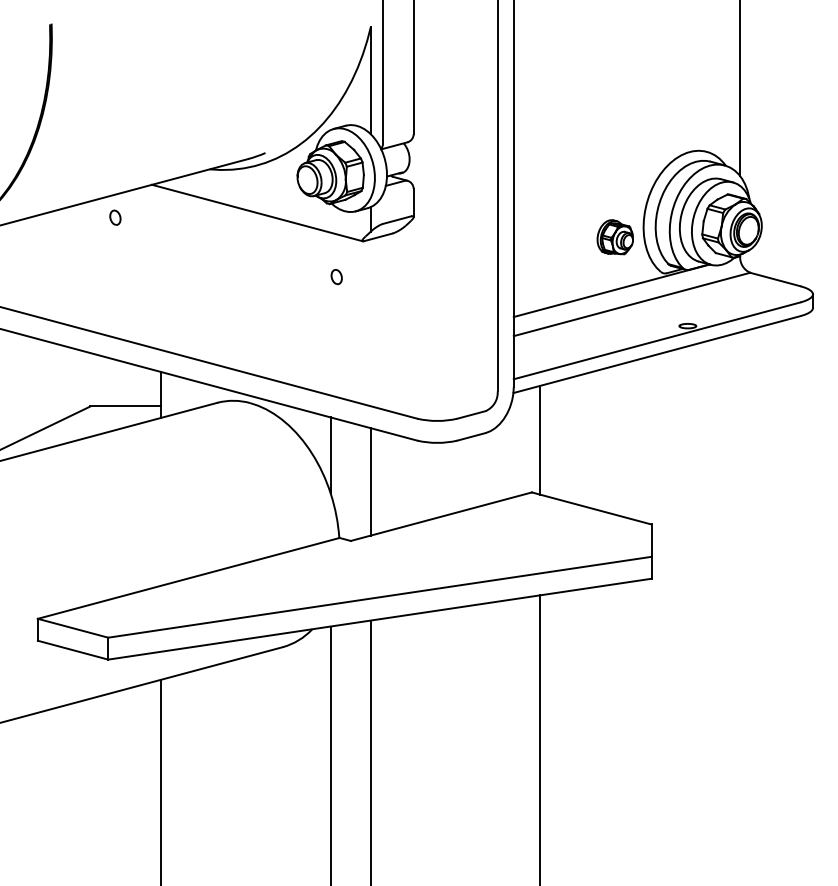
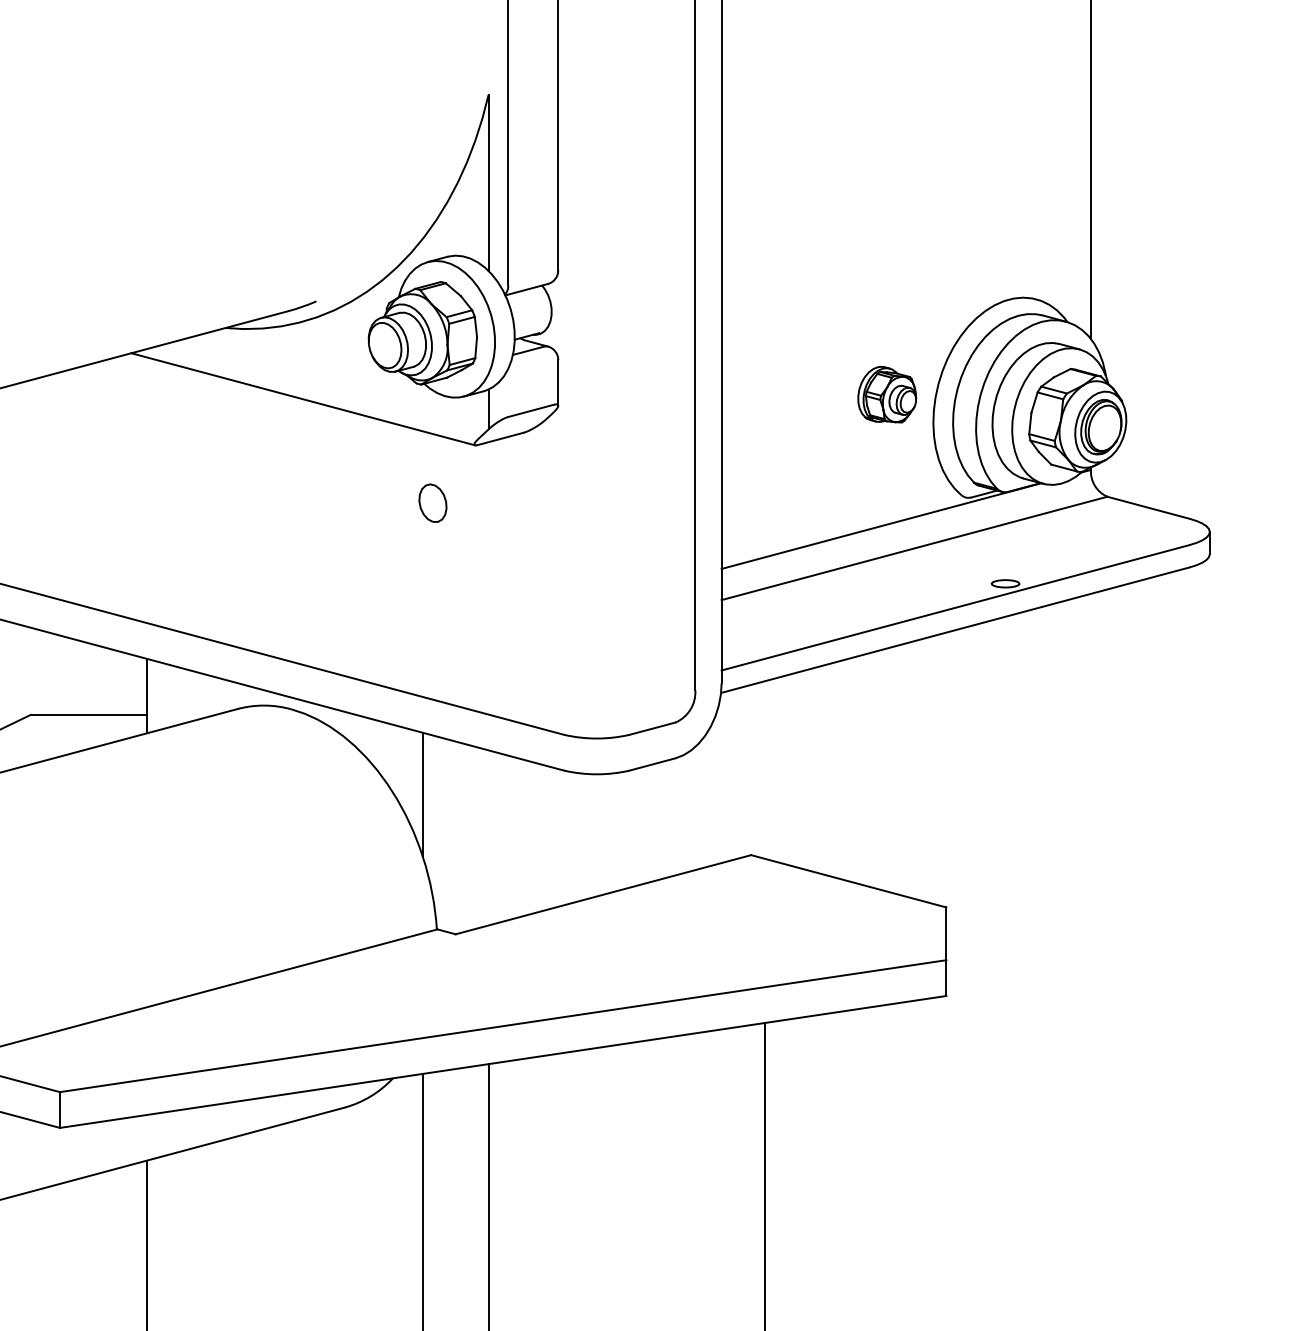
part: (115, 217) -> (71, 406), removed
part: (614, 237) -> (885, 395), moved
part: (336, 277) -> (432, 504), size x1.6
line: (540, 439) -> (765, 768), removed
line: (370, 481) -> (487, 837), removed

